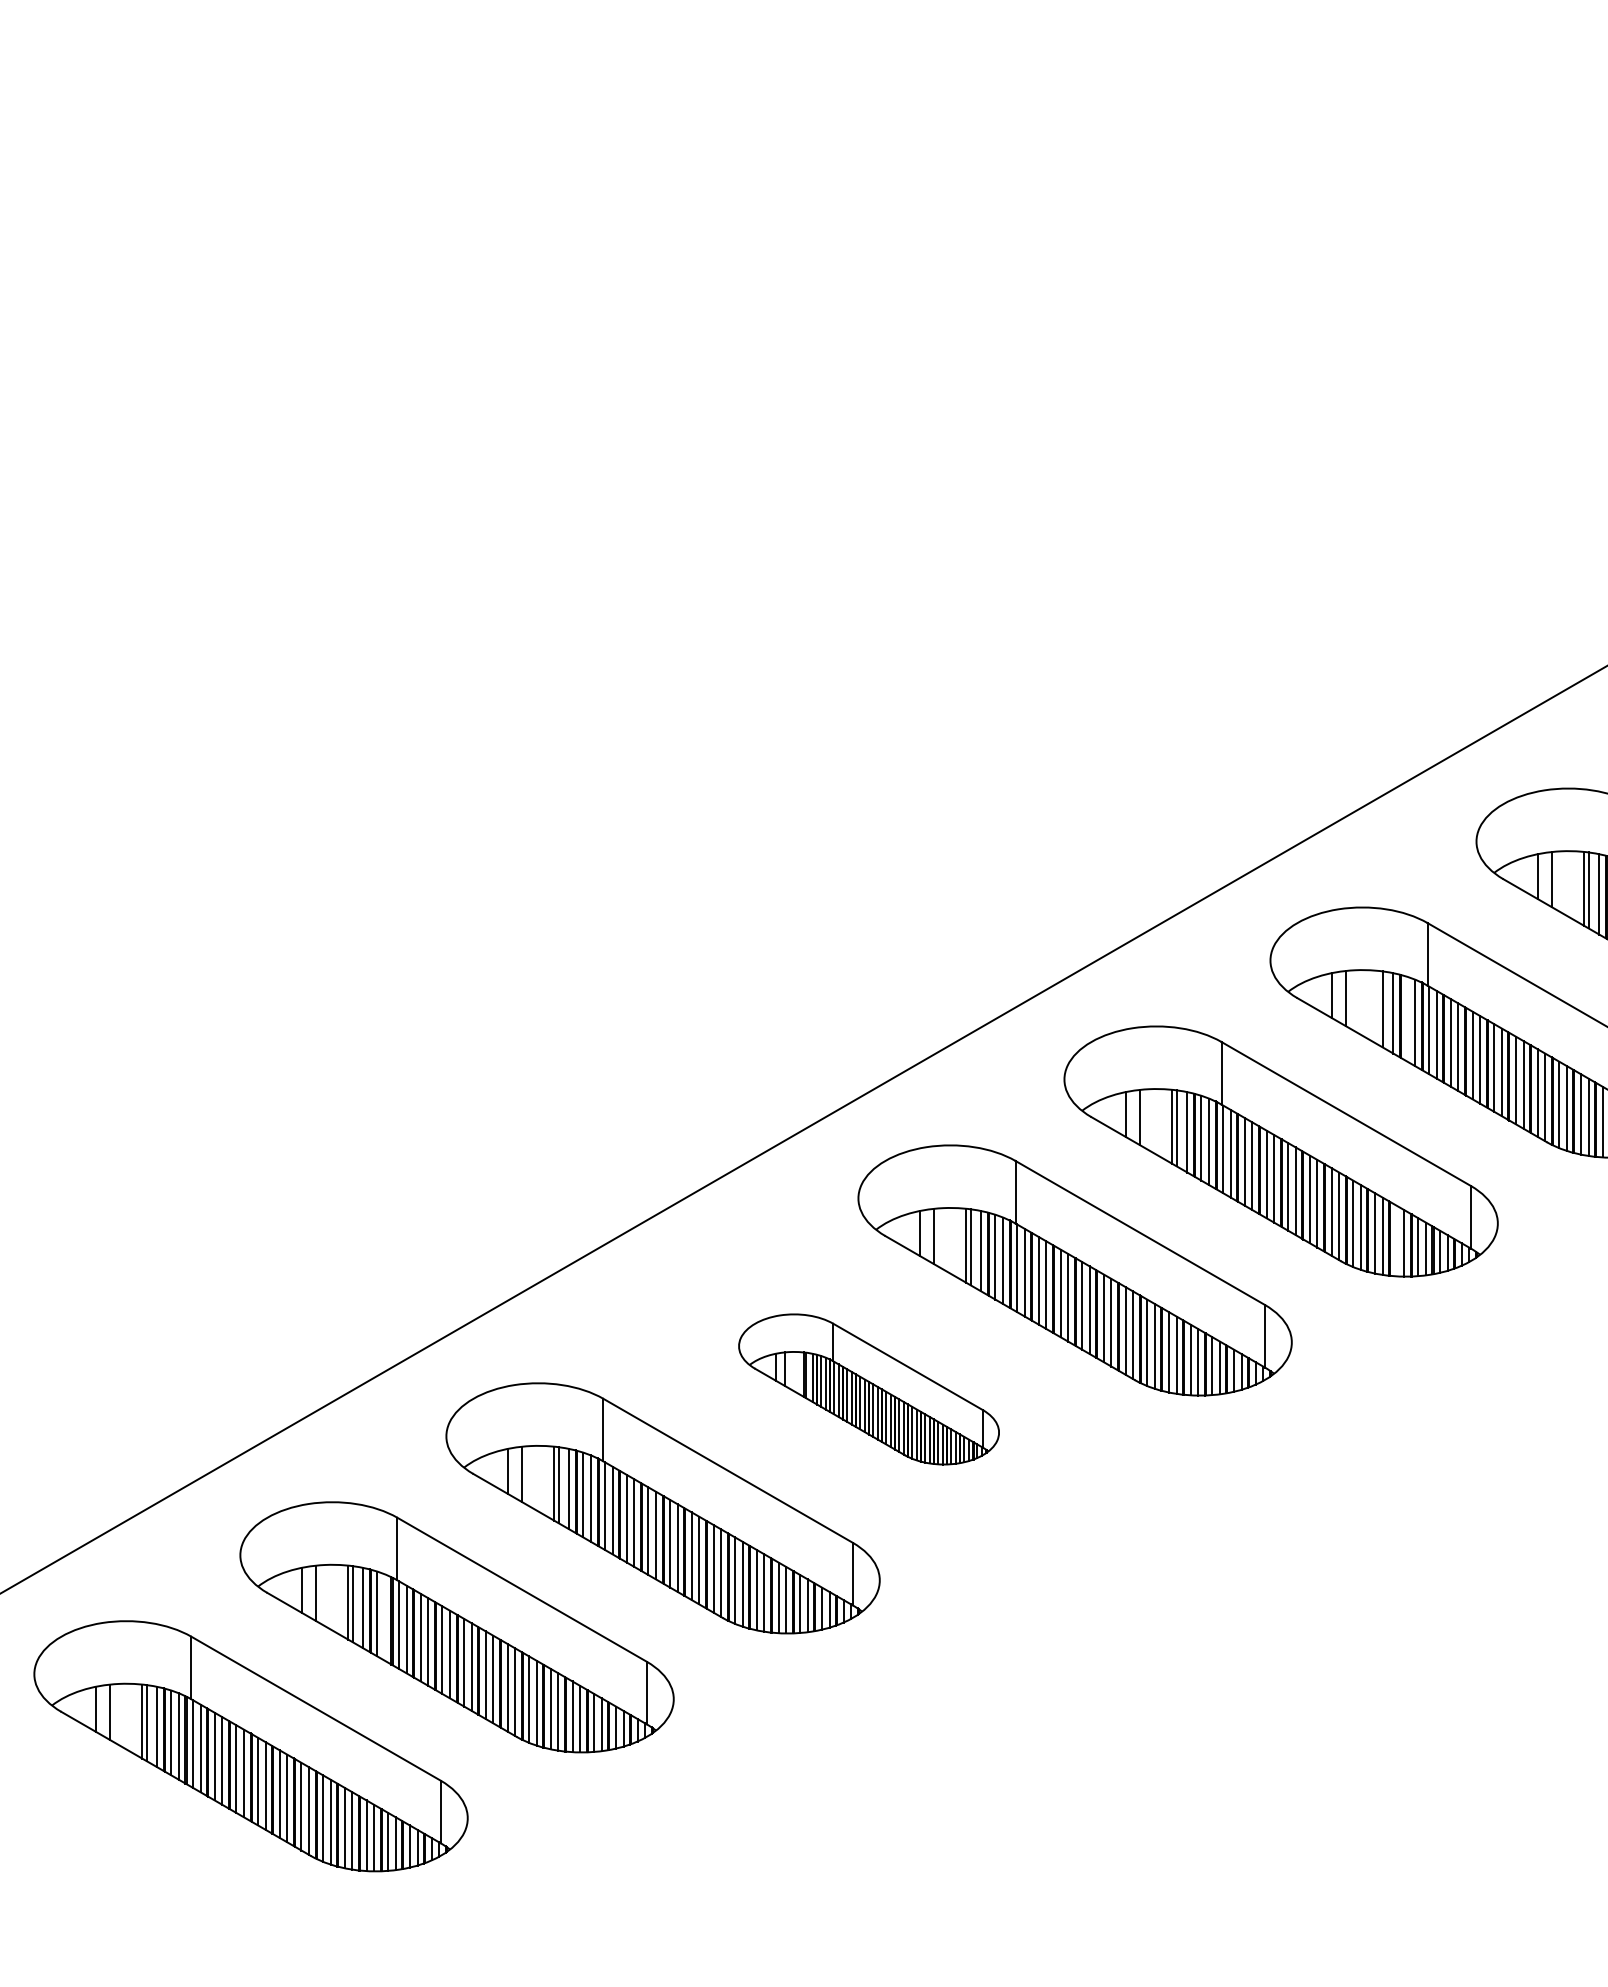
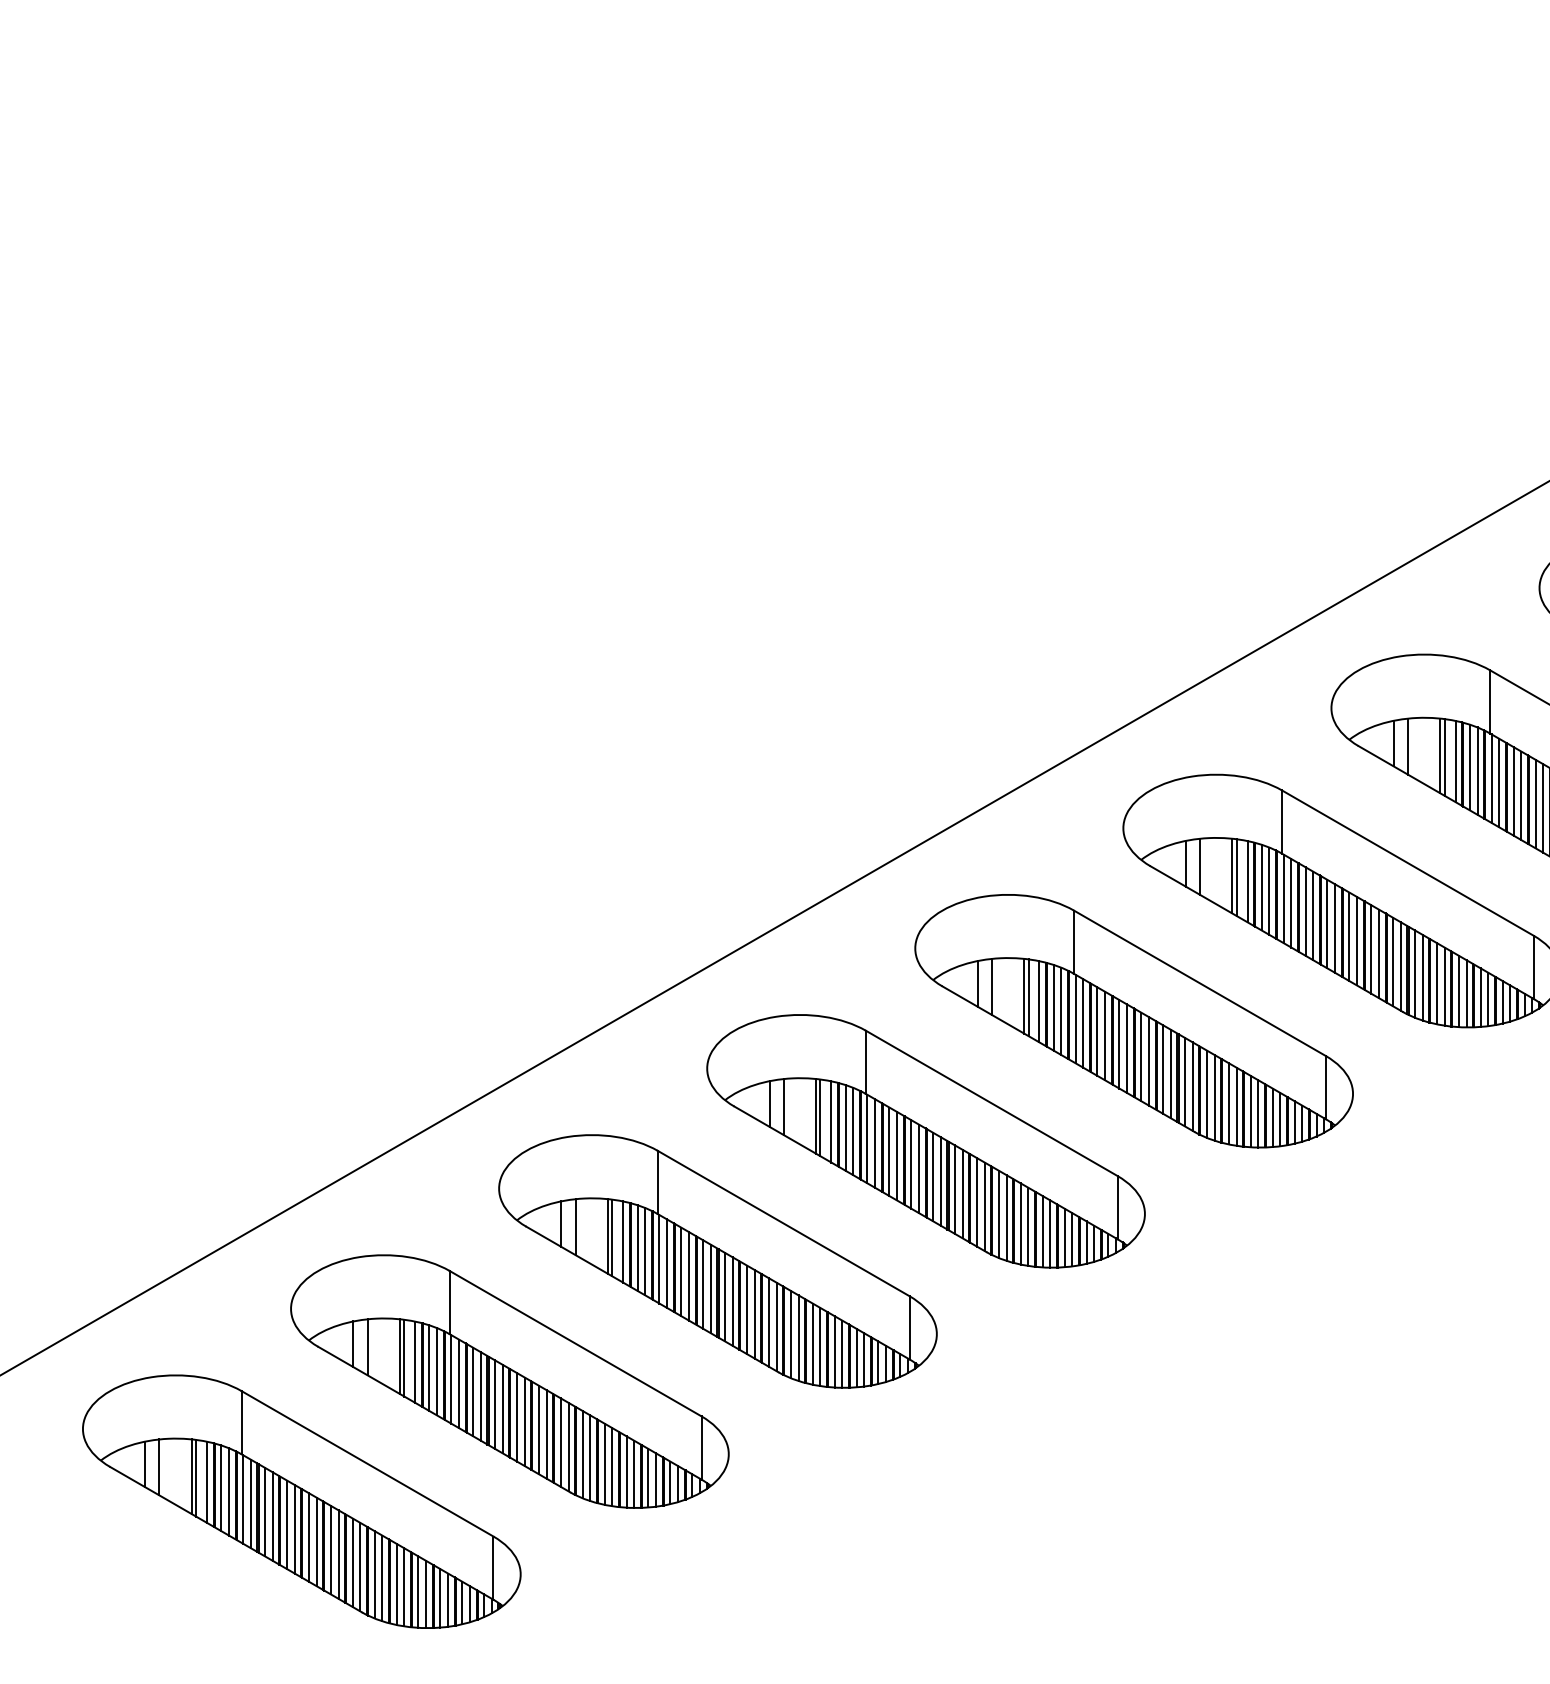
line: (1378, 1007) -> (1440, 755), added
line: (1407, 1018) -> (1469, 766), added
line: (1396, 1240) -> (1458, 990), added
part: (868, 1389) -> (925, 1141), size x1.67
line: (384, 1617) -> (436, 1371), added

